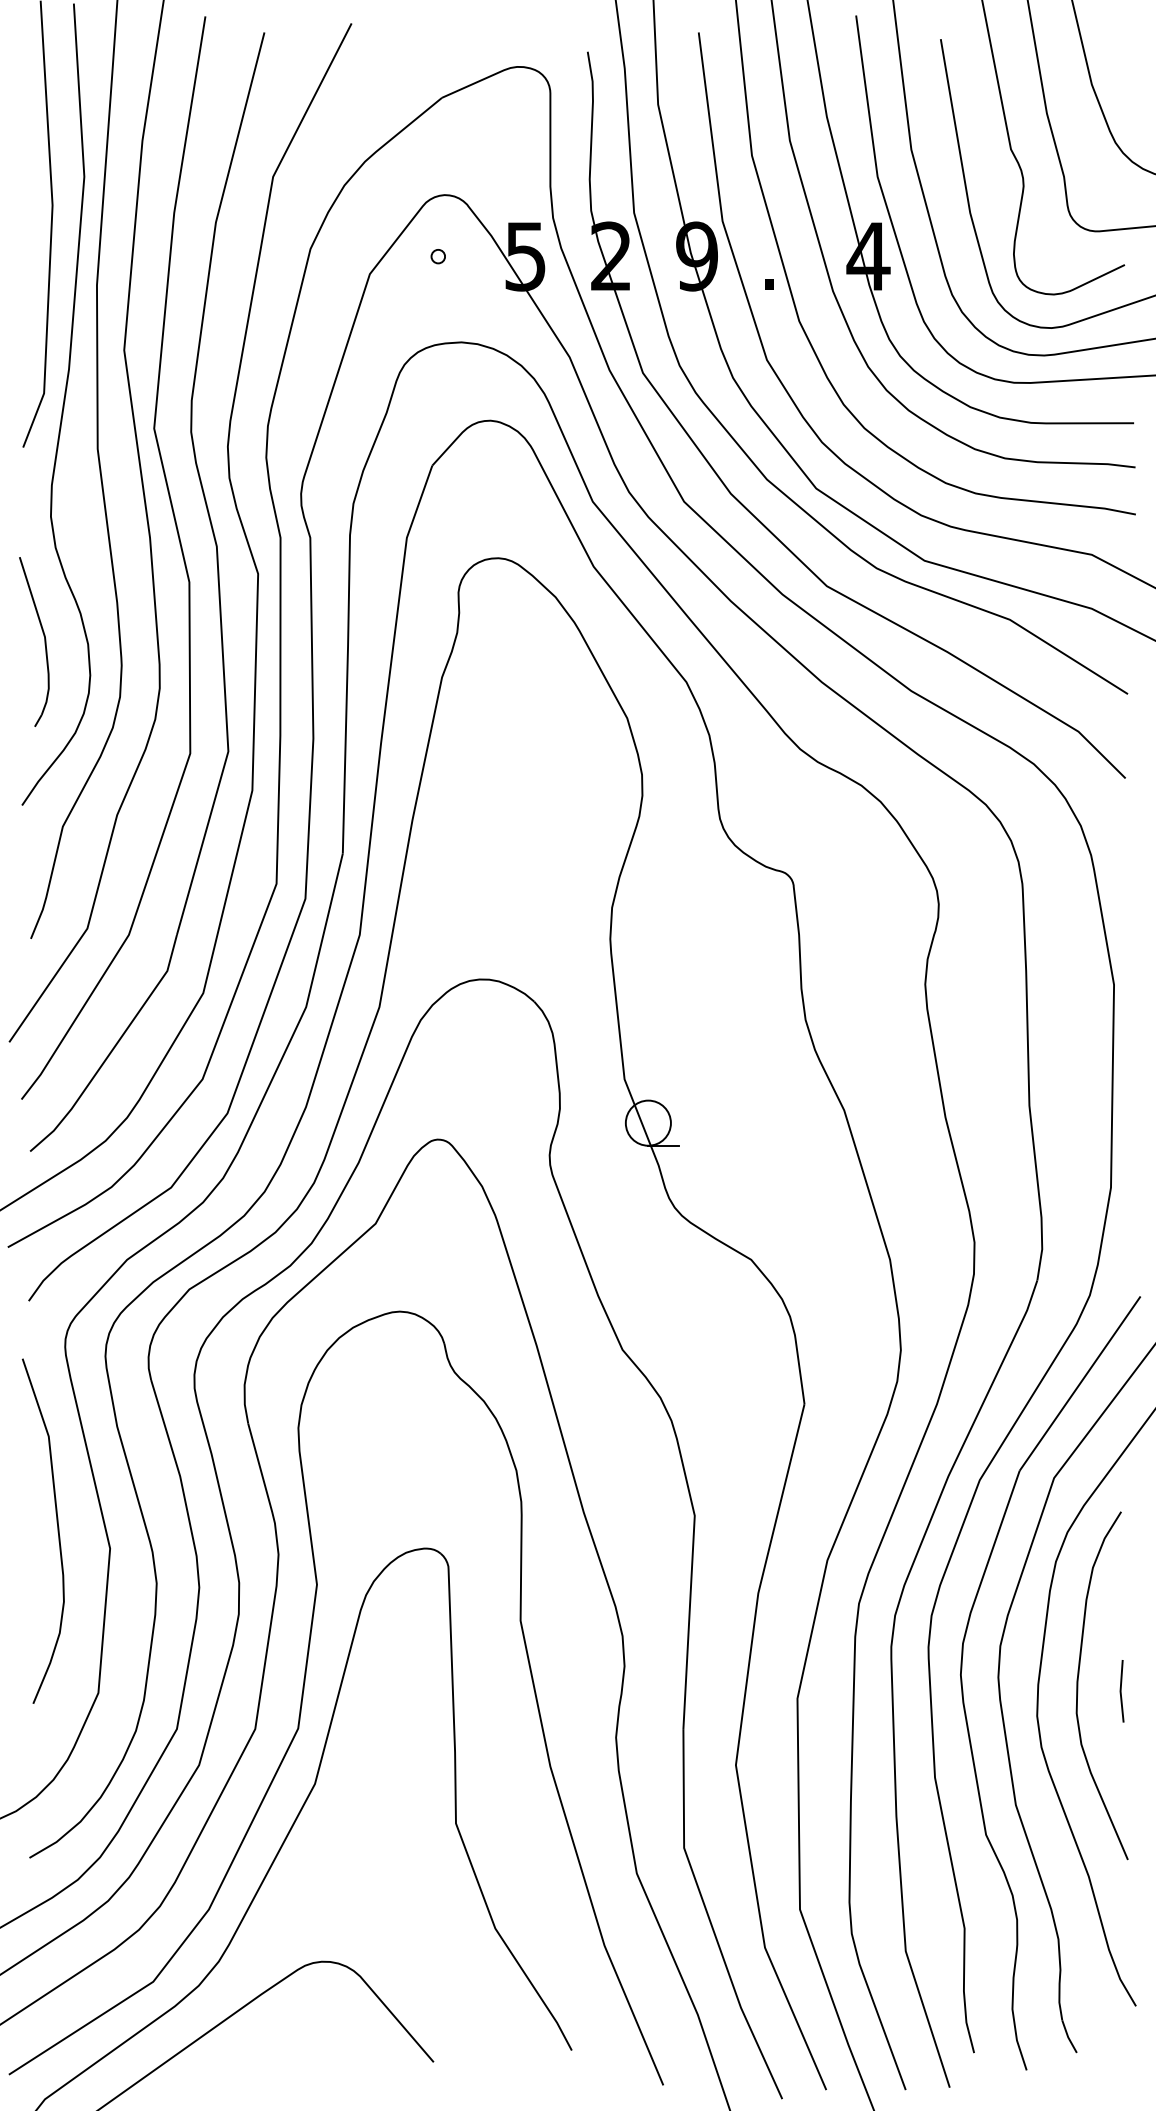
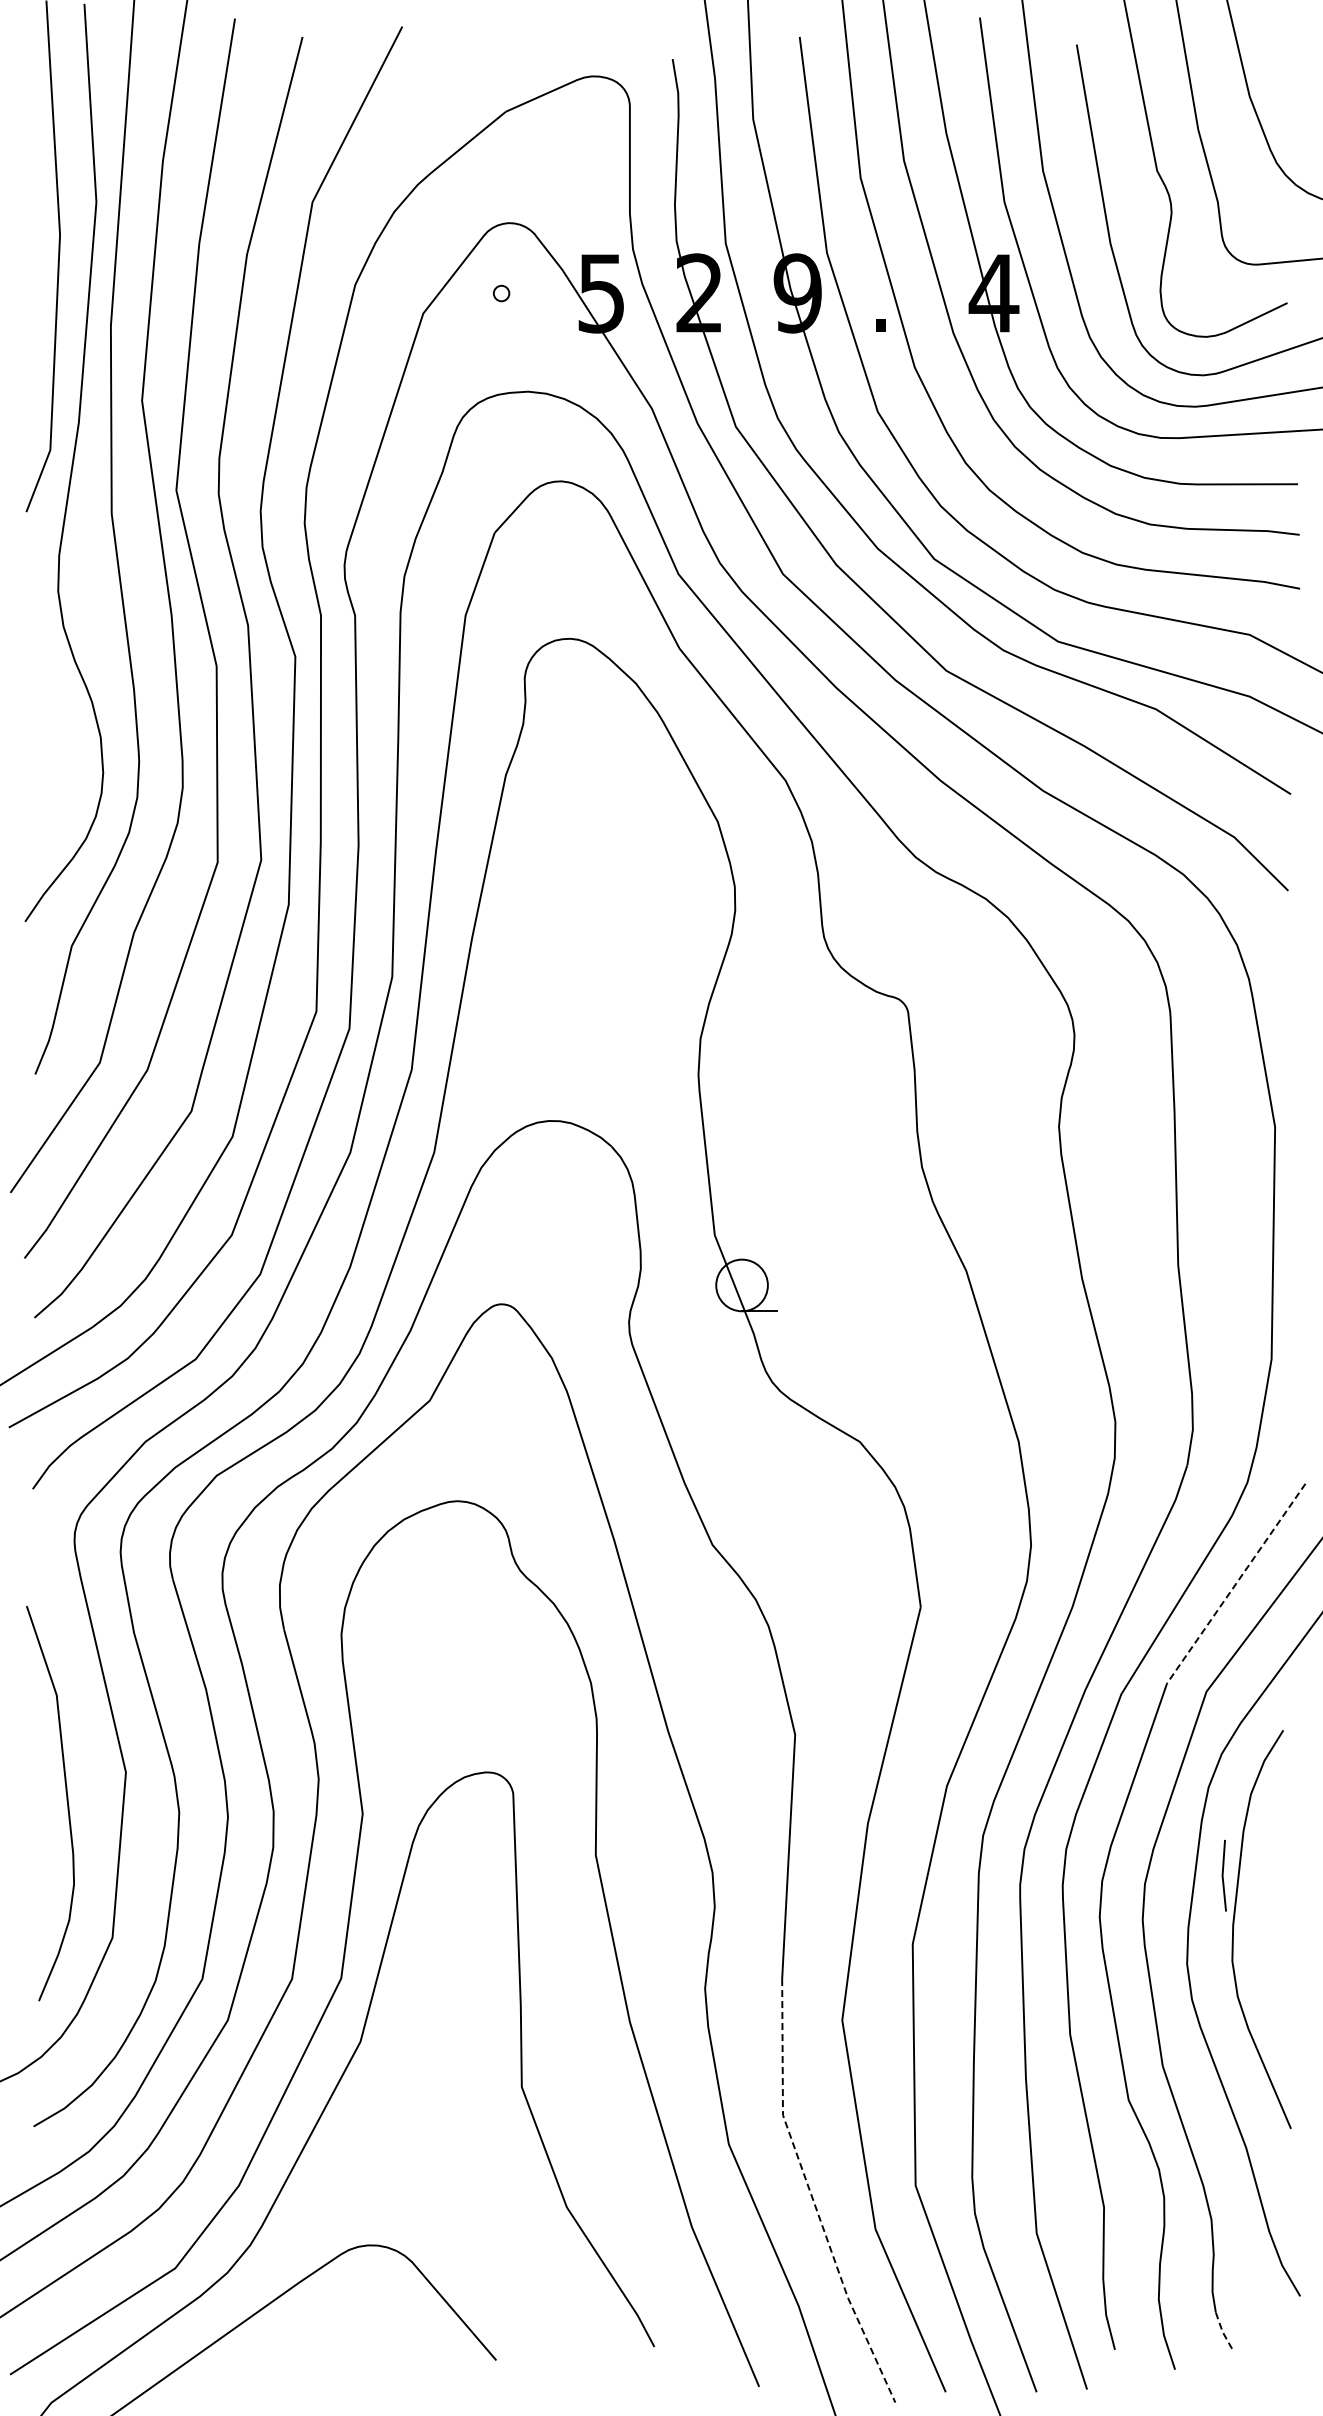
part: (44, 640) -> (50, 733), removed
line: (1080, 1384) -> (1236, 1584), solid -> dashed
curve: (57, 1529) -> (66, 1801), moved
line: (1121, 1691) -> (1223, 1875), moved
line: (709, 1919) -> (812, 2196), solid -> dashed
line: (1068, 2036) -> (1222, 2331), solid -> dashed

